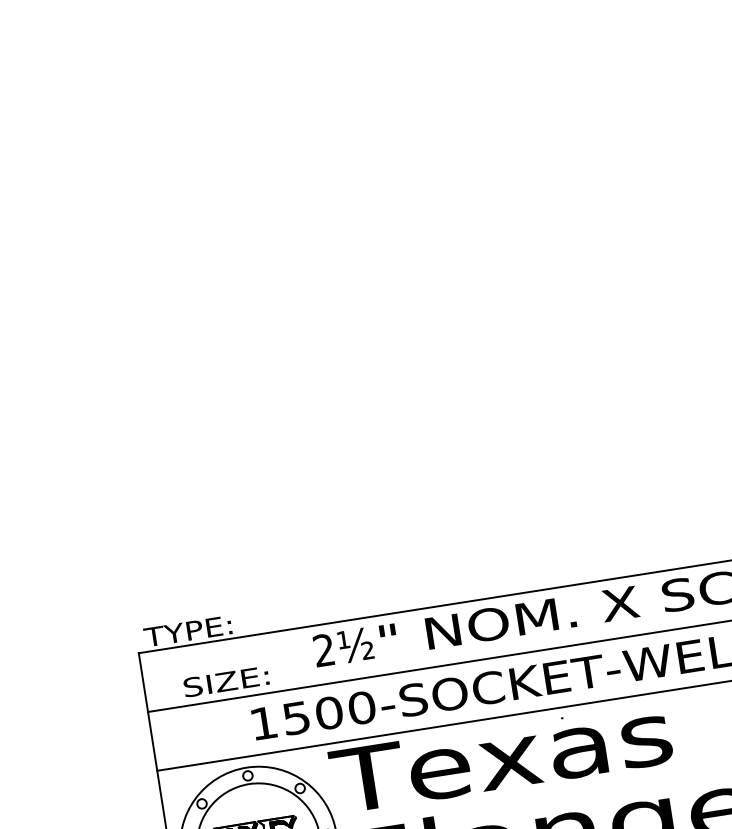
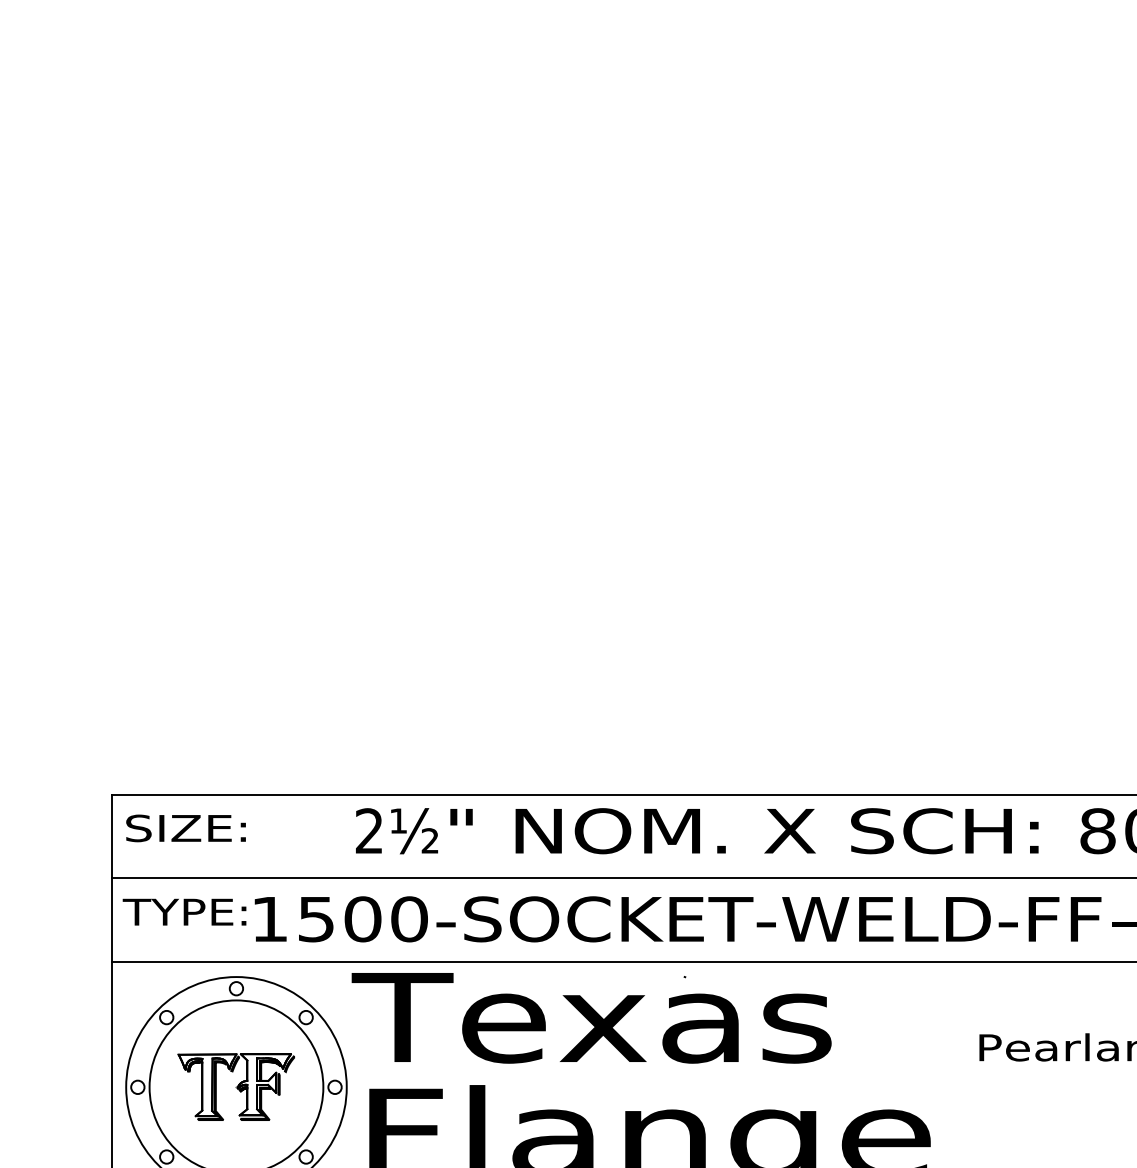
text: (187, 630) -> (184, 911), moved
text: (226, 681) -> (185, 828), moved

